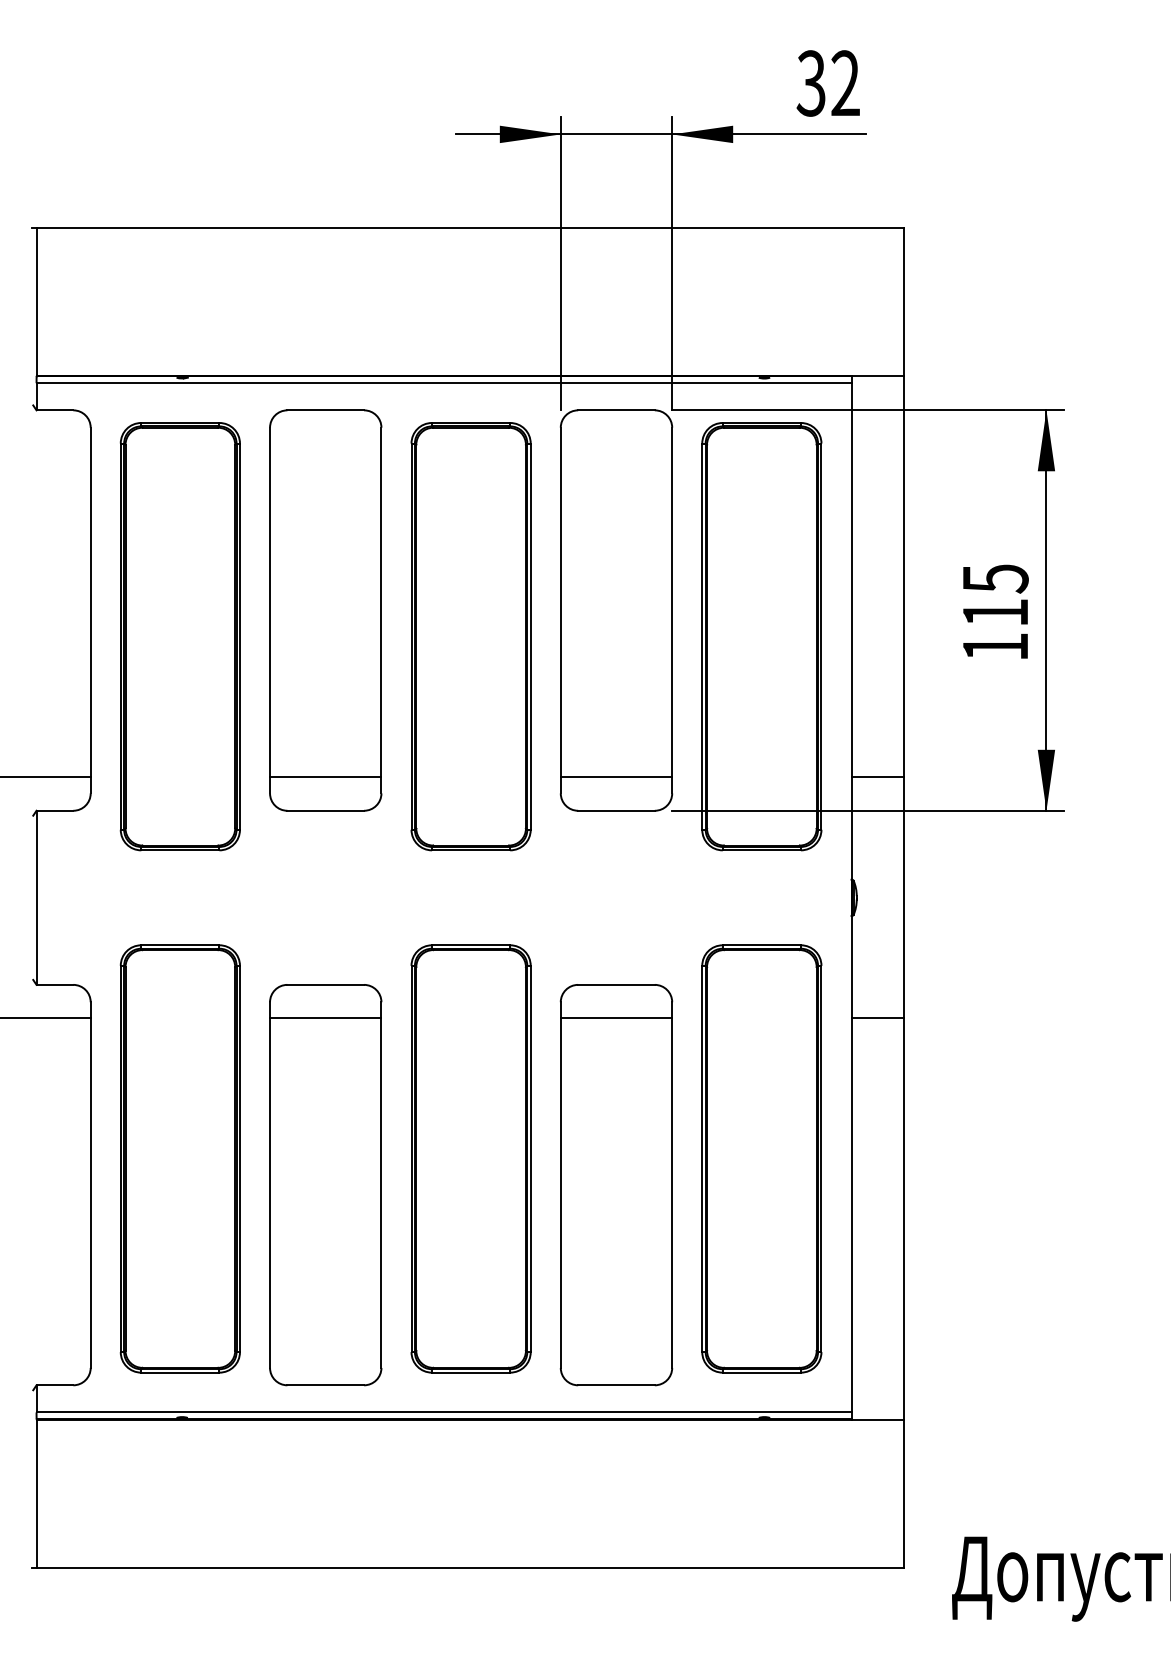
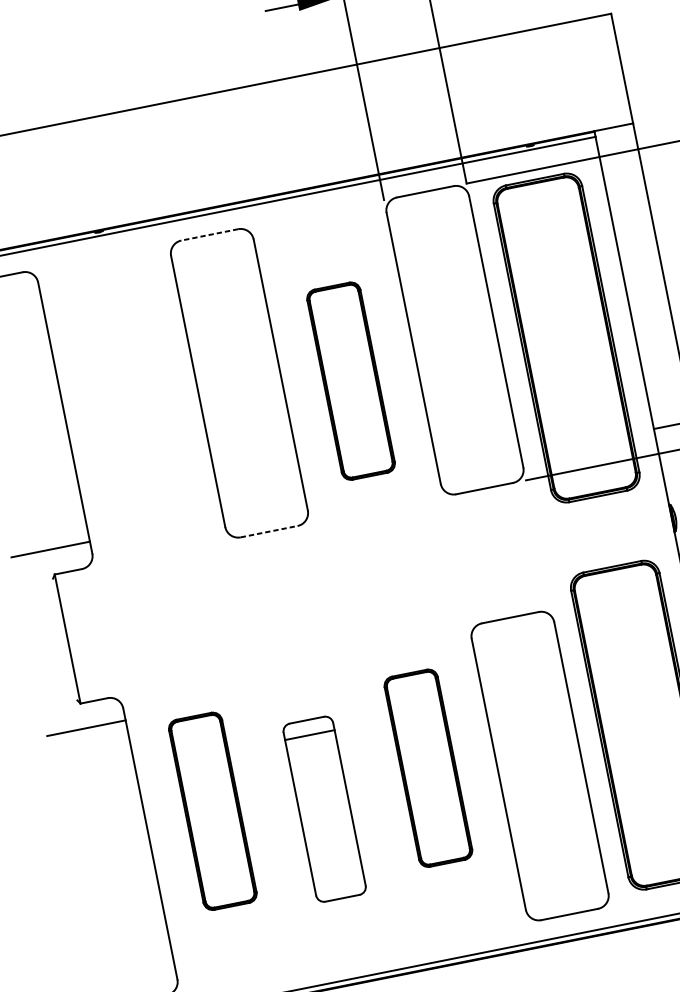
line: (325, 410) -> (209, 235), solid -> dashed
part: (179, 636) -> (134, 424), removed
part: (470, 636) -> (350, 381), size x0.6
line: (325, 777) -> (264, 507), removed
line: (616, 777) -> (479, 463), removed
line: (326, 810) -> (269, 531), solid -> dashed
line: (616, 1018) -> (515, 642), removed
part: (179, 1158) -> (212, 811), size x0.6
part: (470, 1158) -> (427, 768), size x0.6
part: (325, 1185) -> (324, 809), size x0.6

